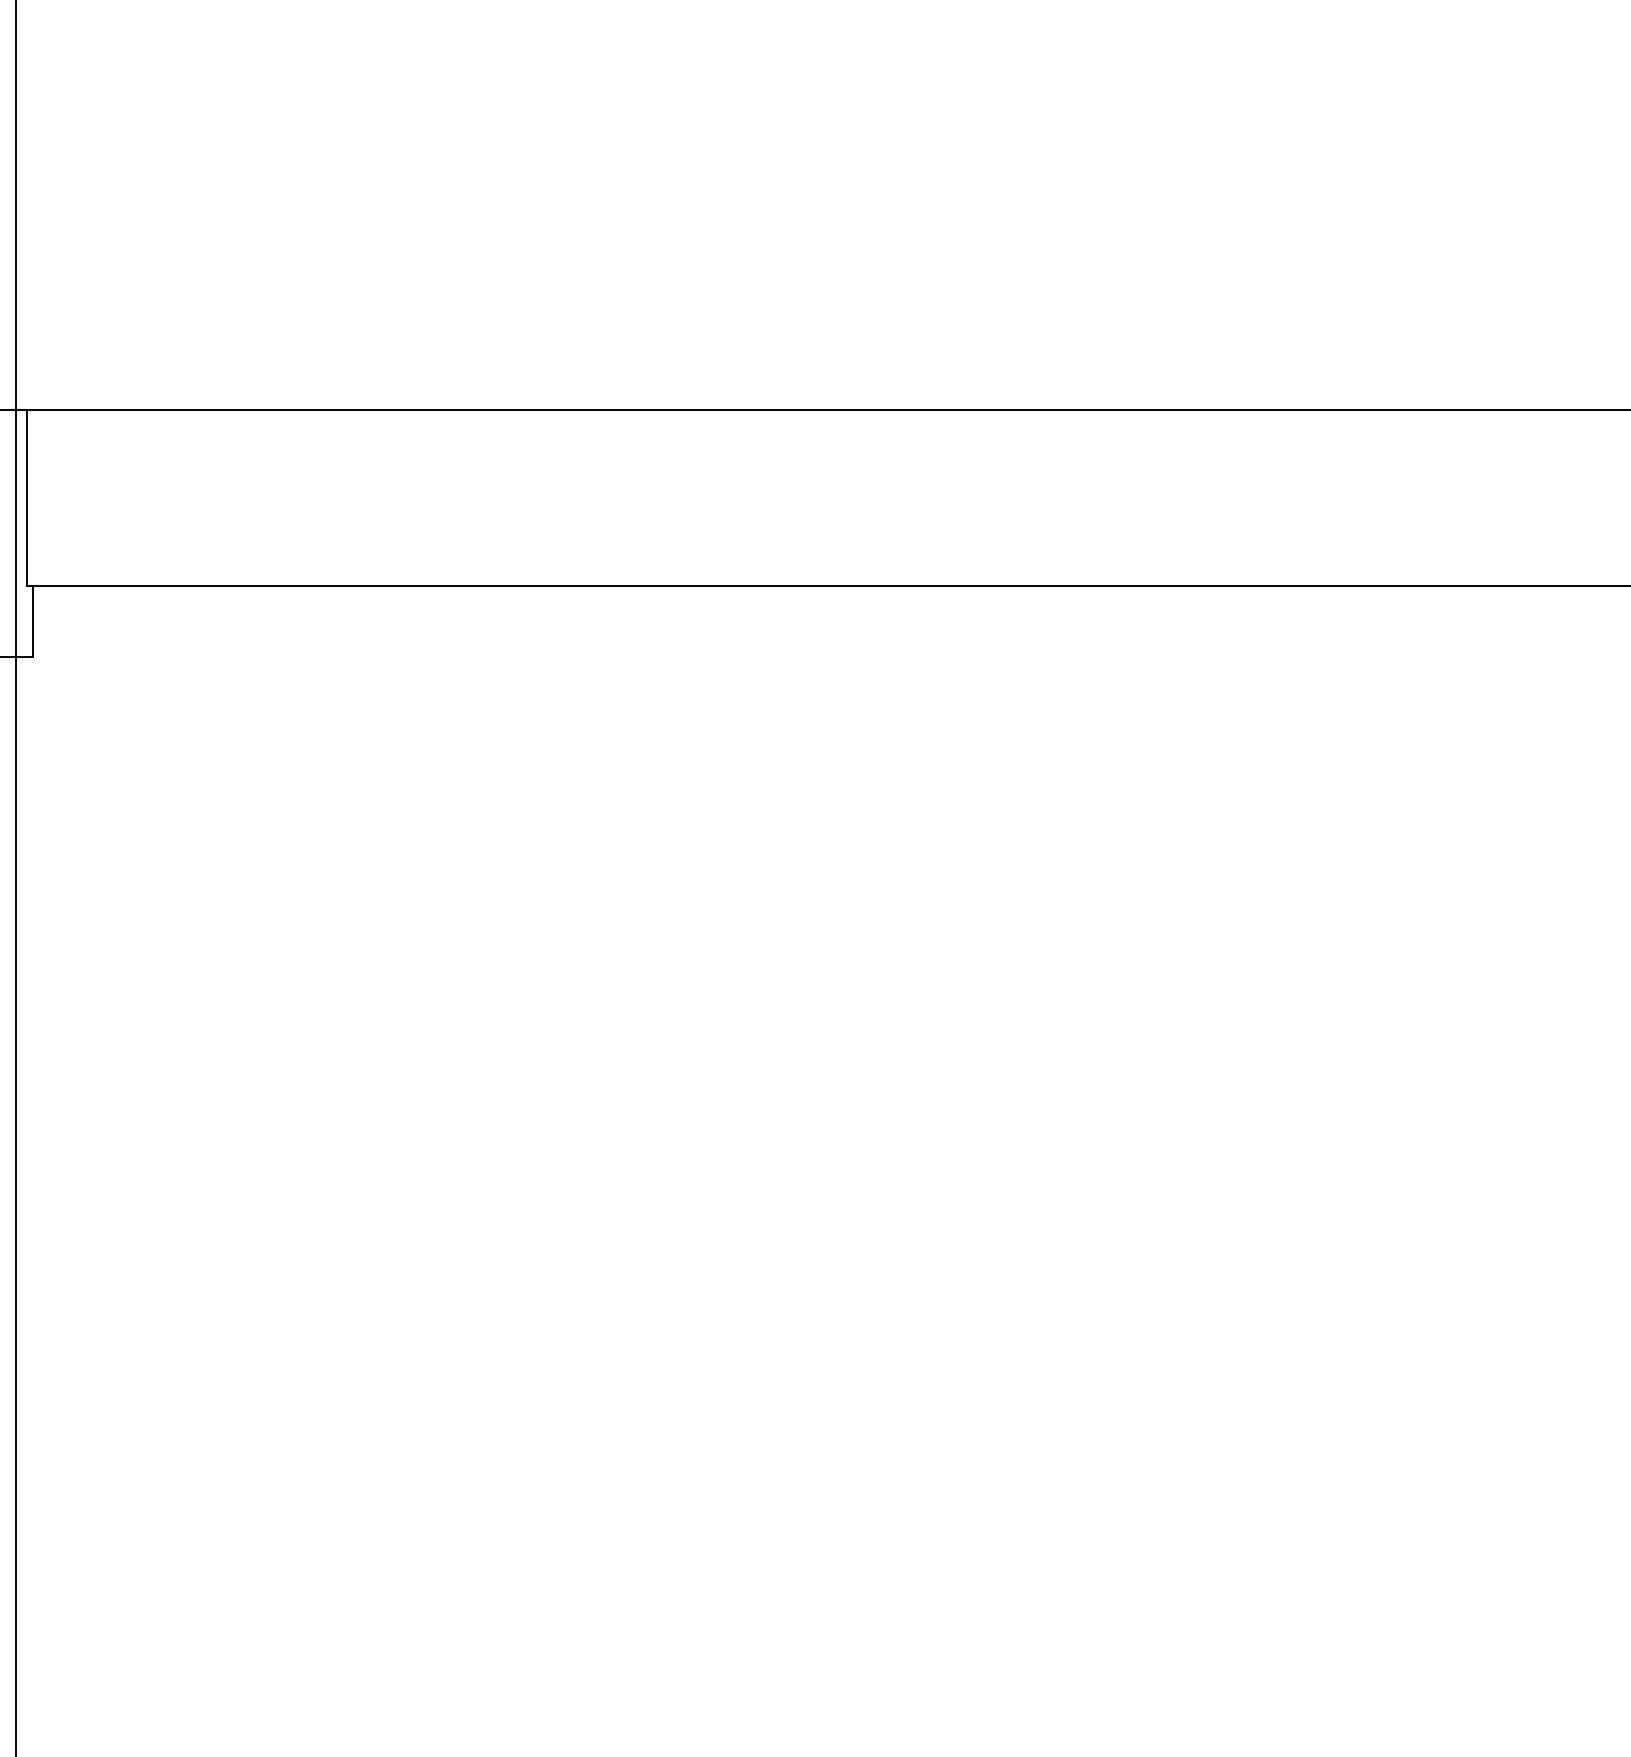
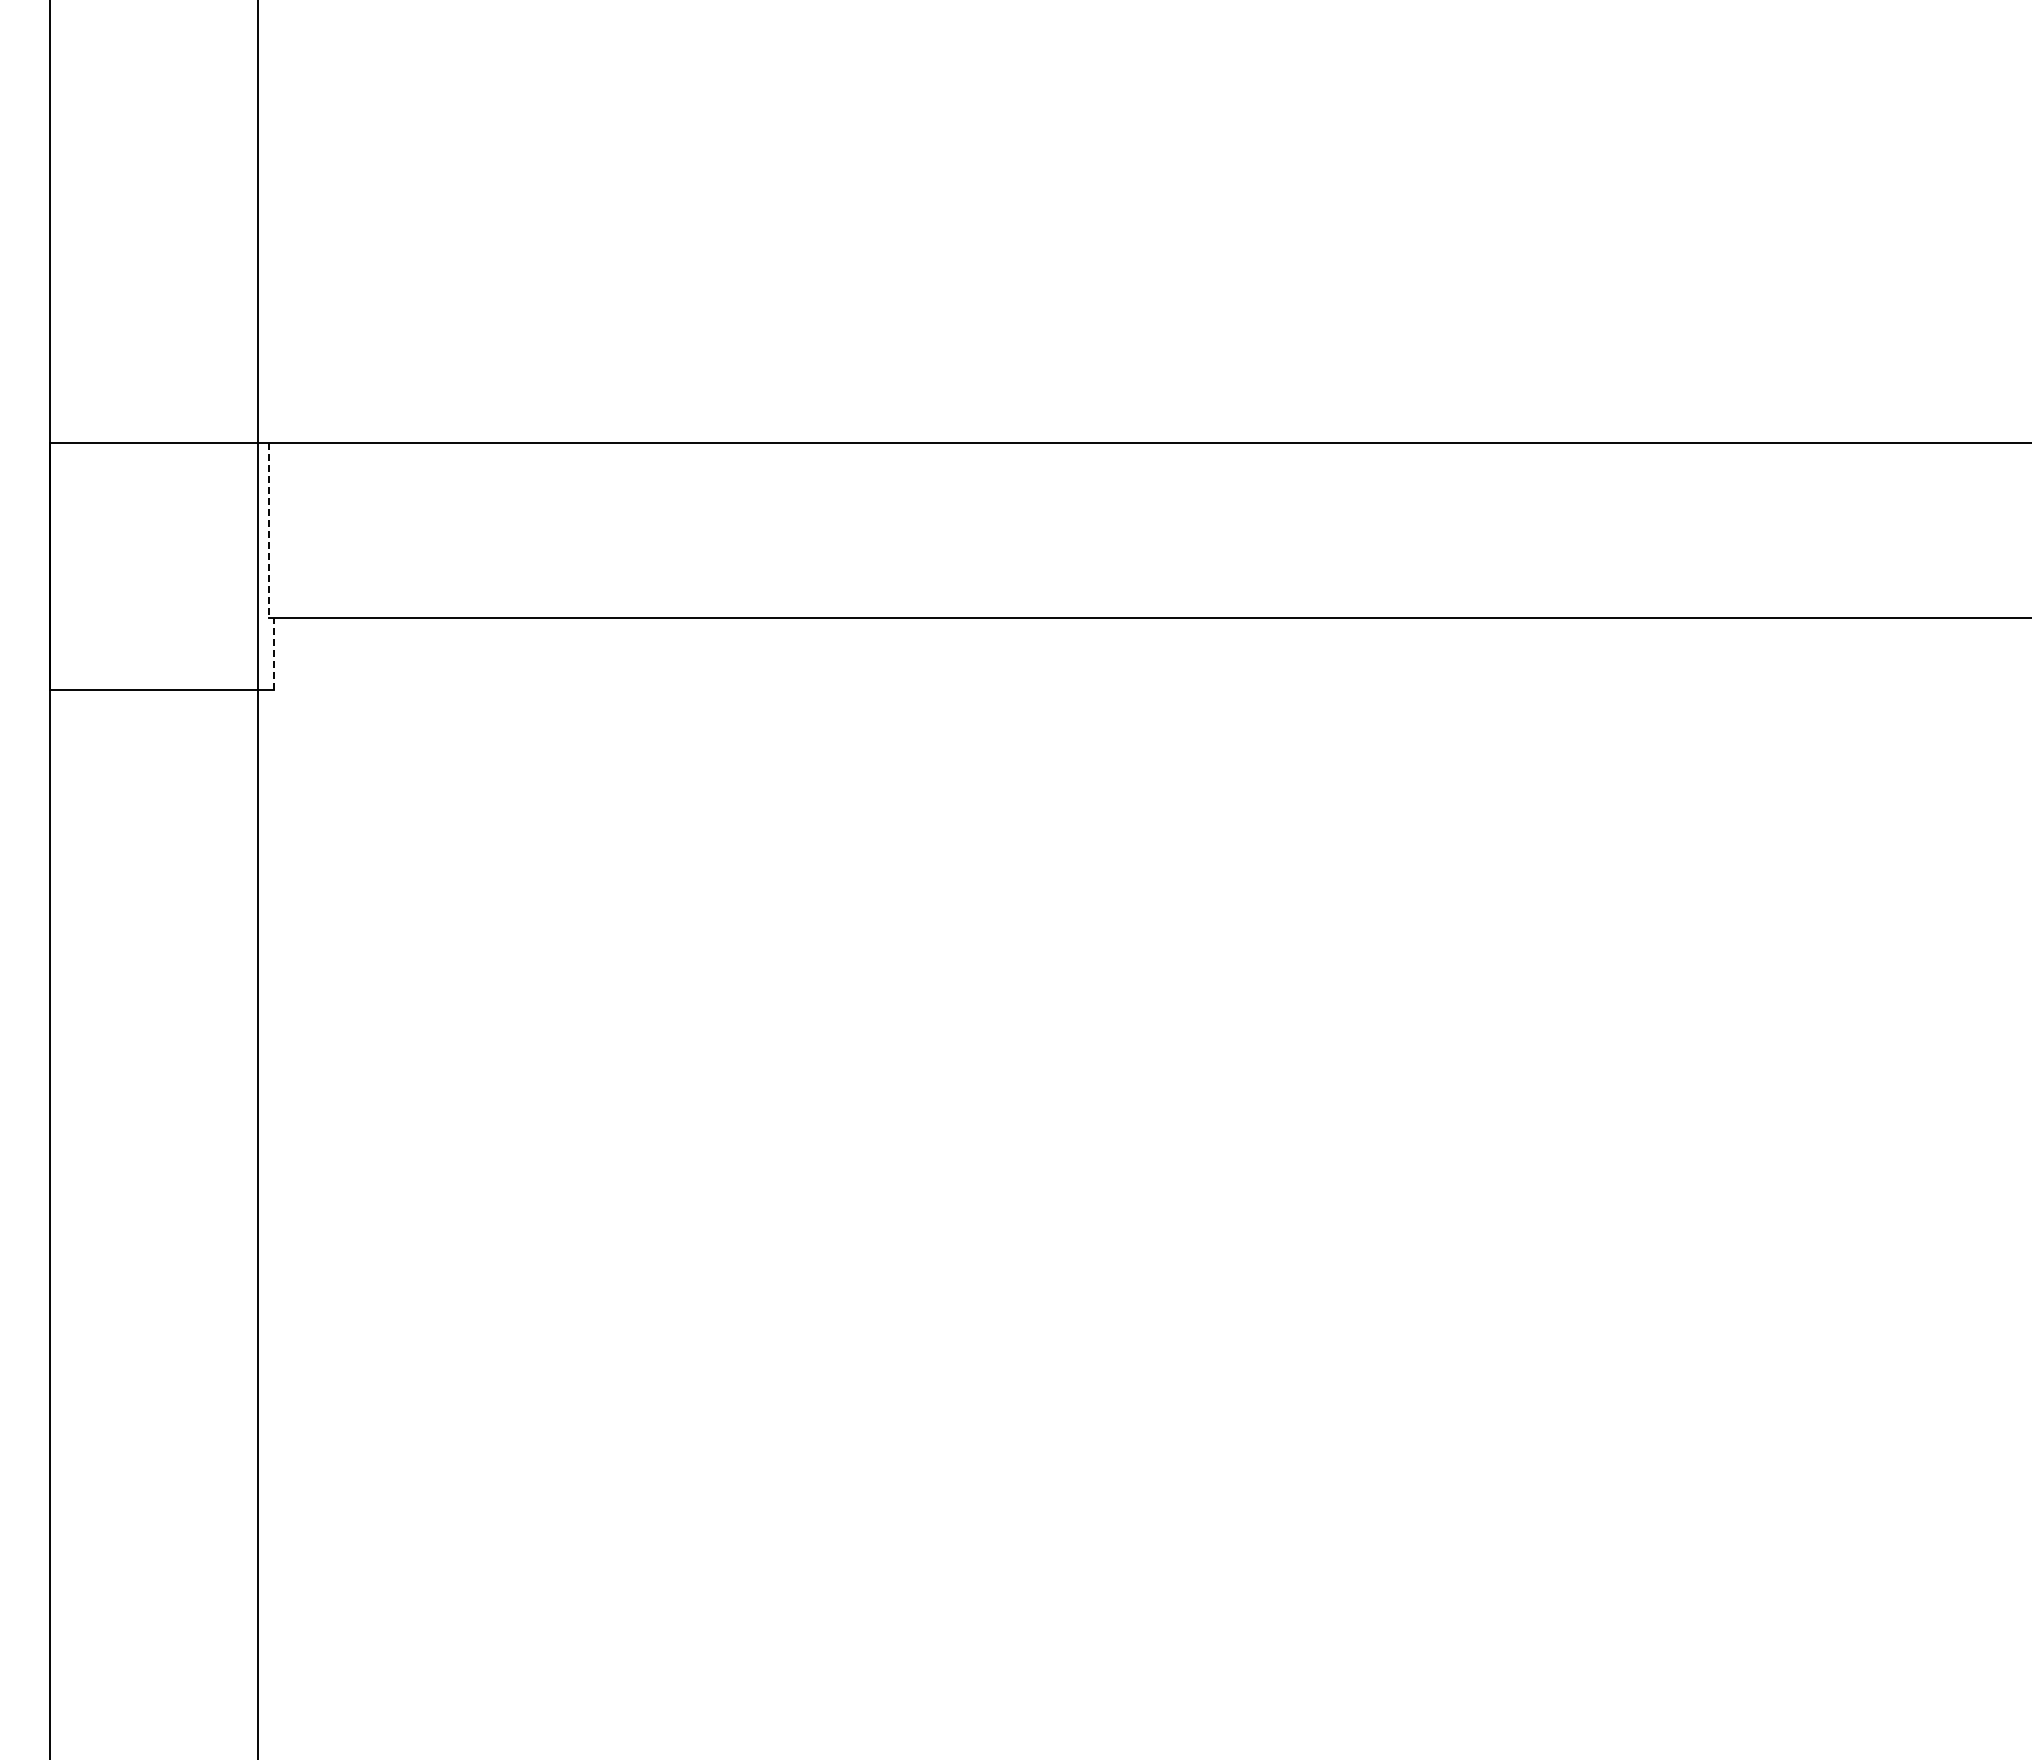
line: (26, 497) -> (268, 530), solid -> dashed
line: (32, 621) -> (274, 654), solid -> dashed

